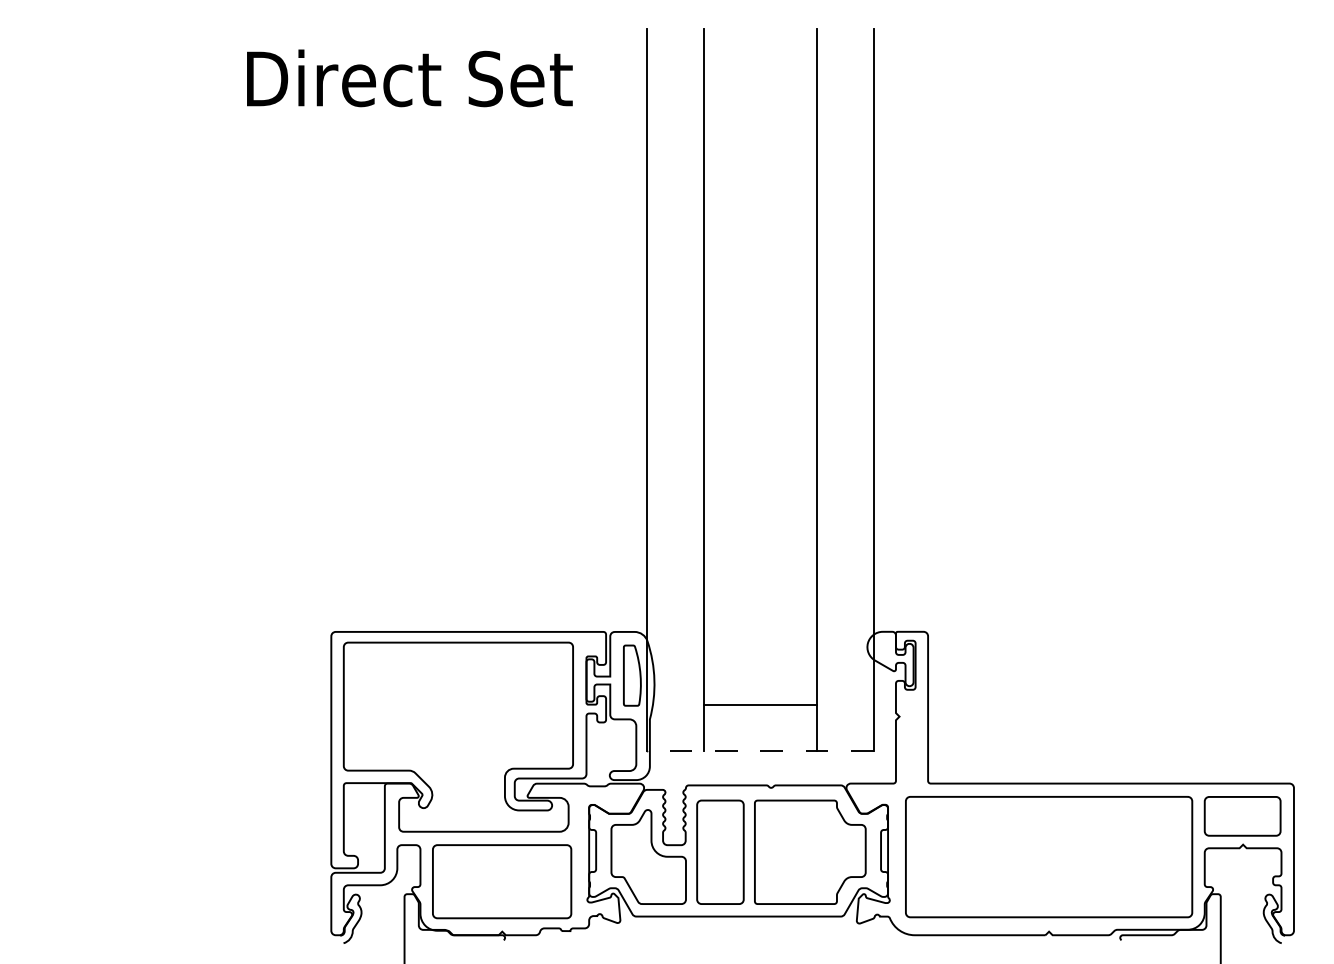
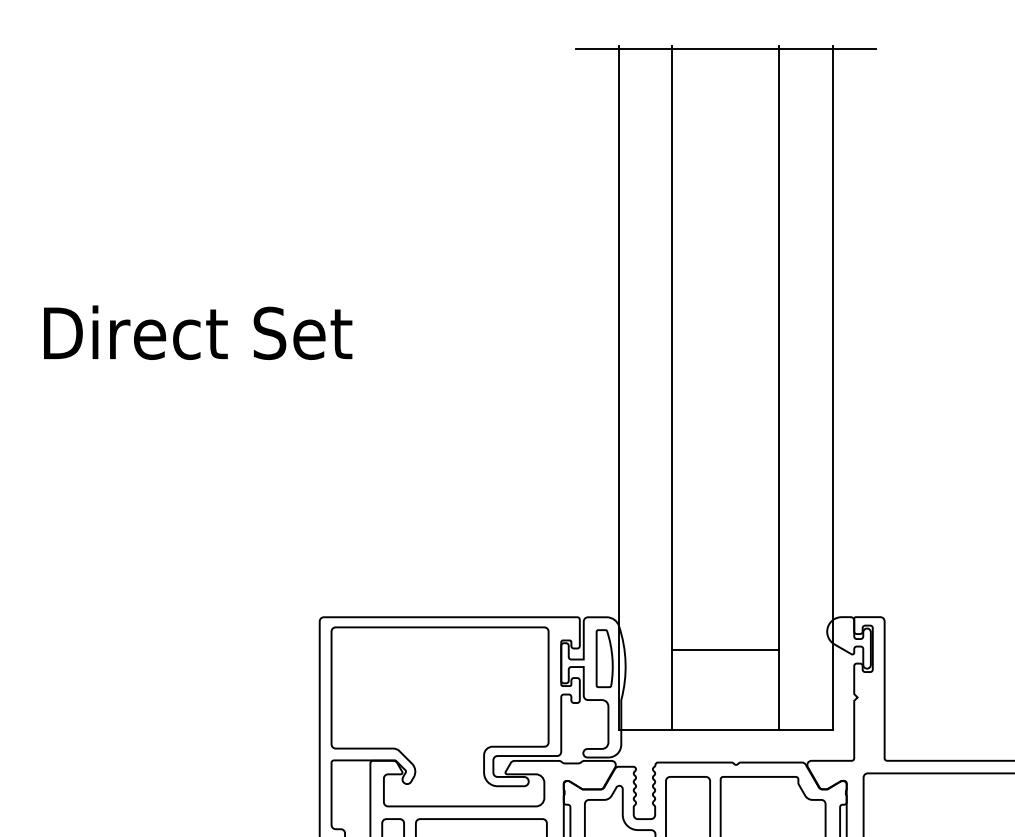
line: (760, 31) -> (725, 48), added
text: (409, 78) -> (197, 332), moved
line: (760, 705) -> (725, 649), moved
line: (759, 751) -> (725, 730), dashed -> solid

